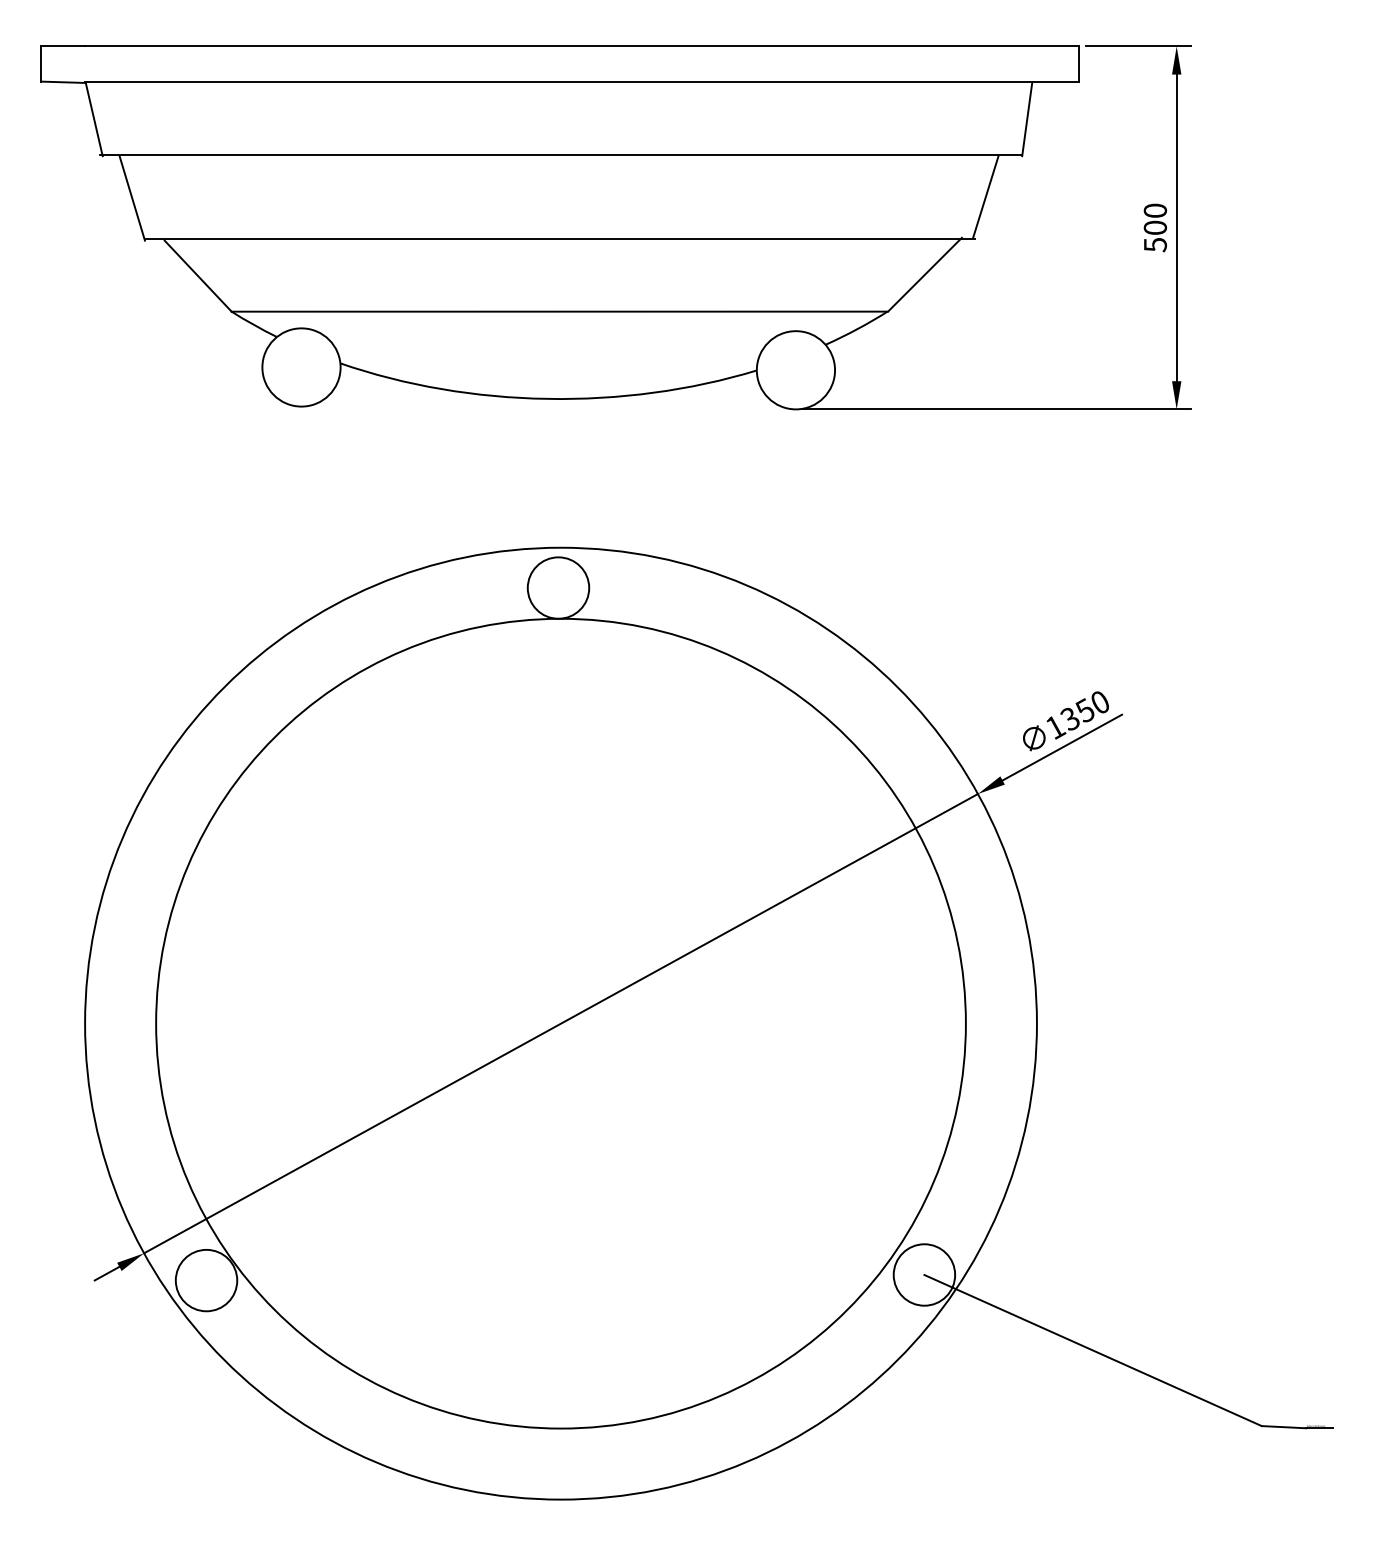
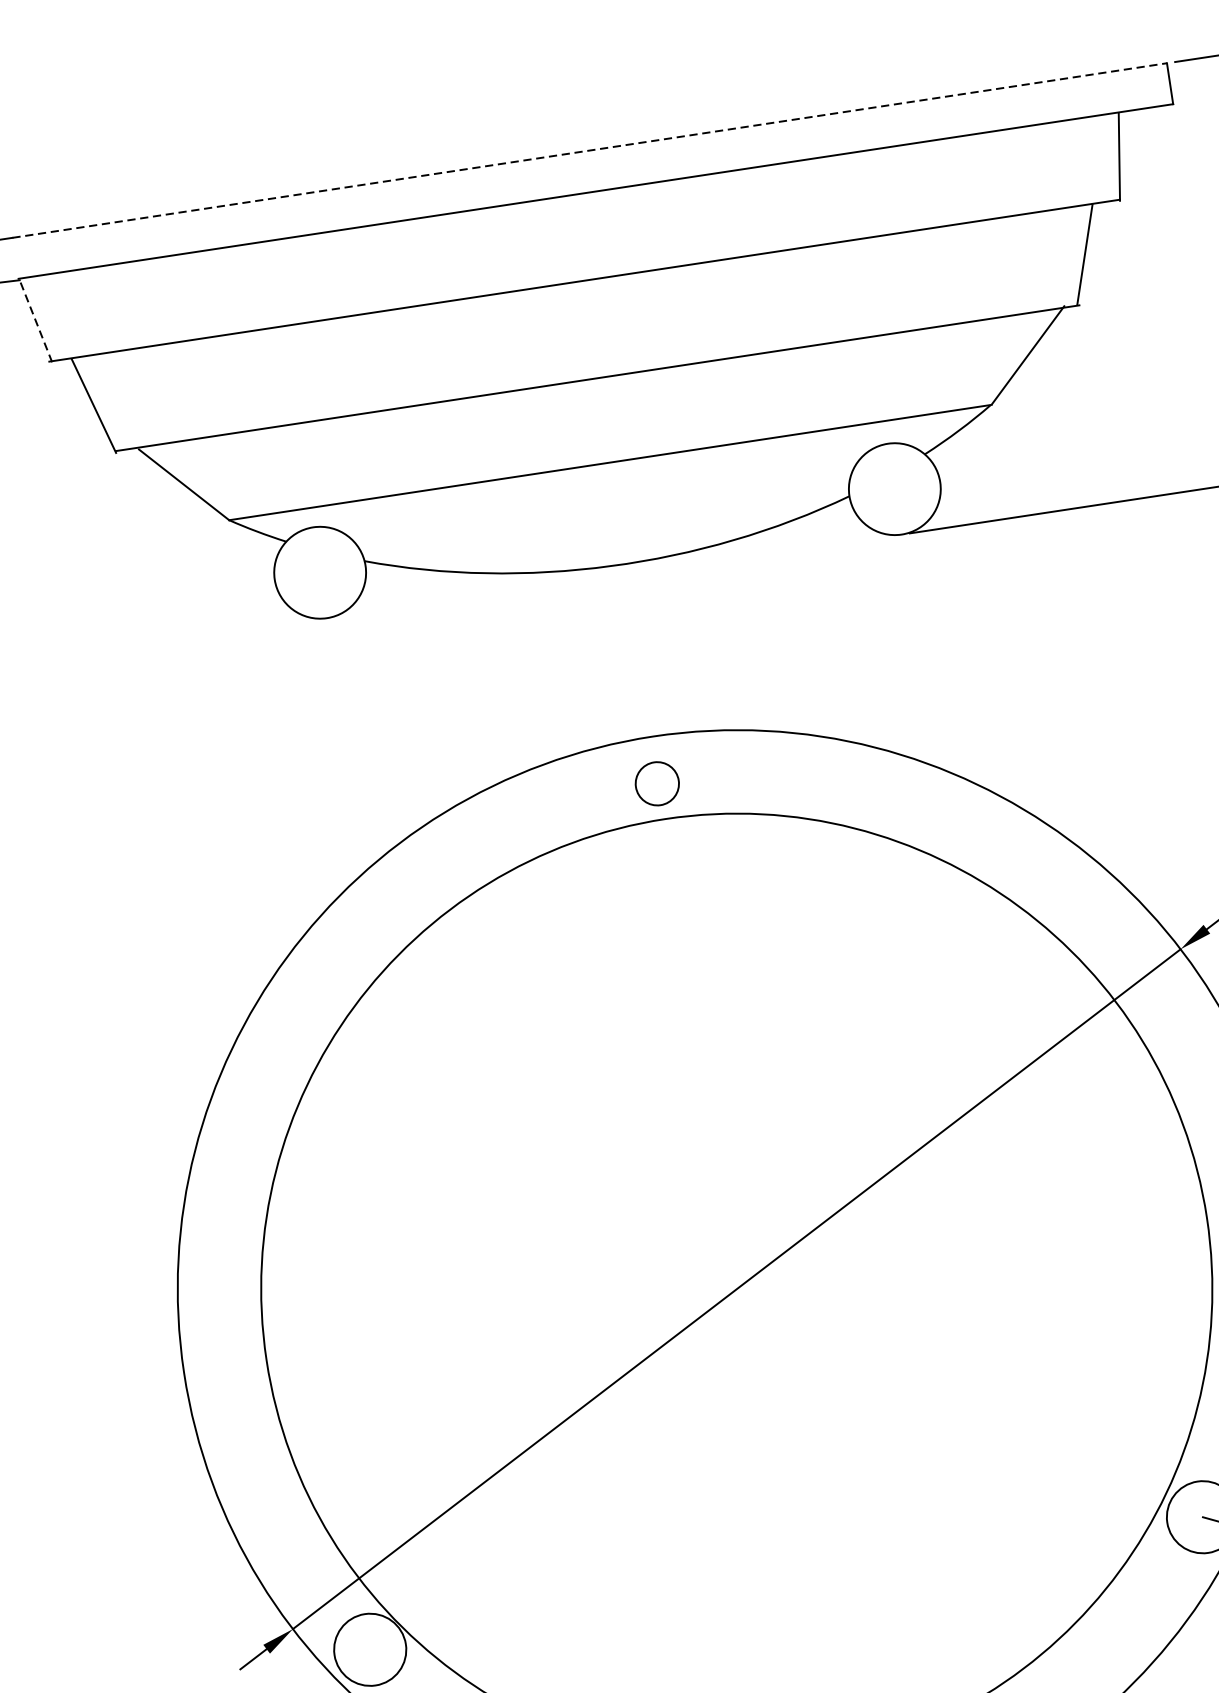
line: (582, 46) -> (590, 150), solid -> dashed
line: (94, 119) -> (36, 321), solid -> dashed
circle: (558, 587) -> (657, 783), size x0.6

